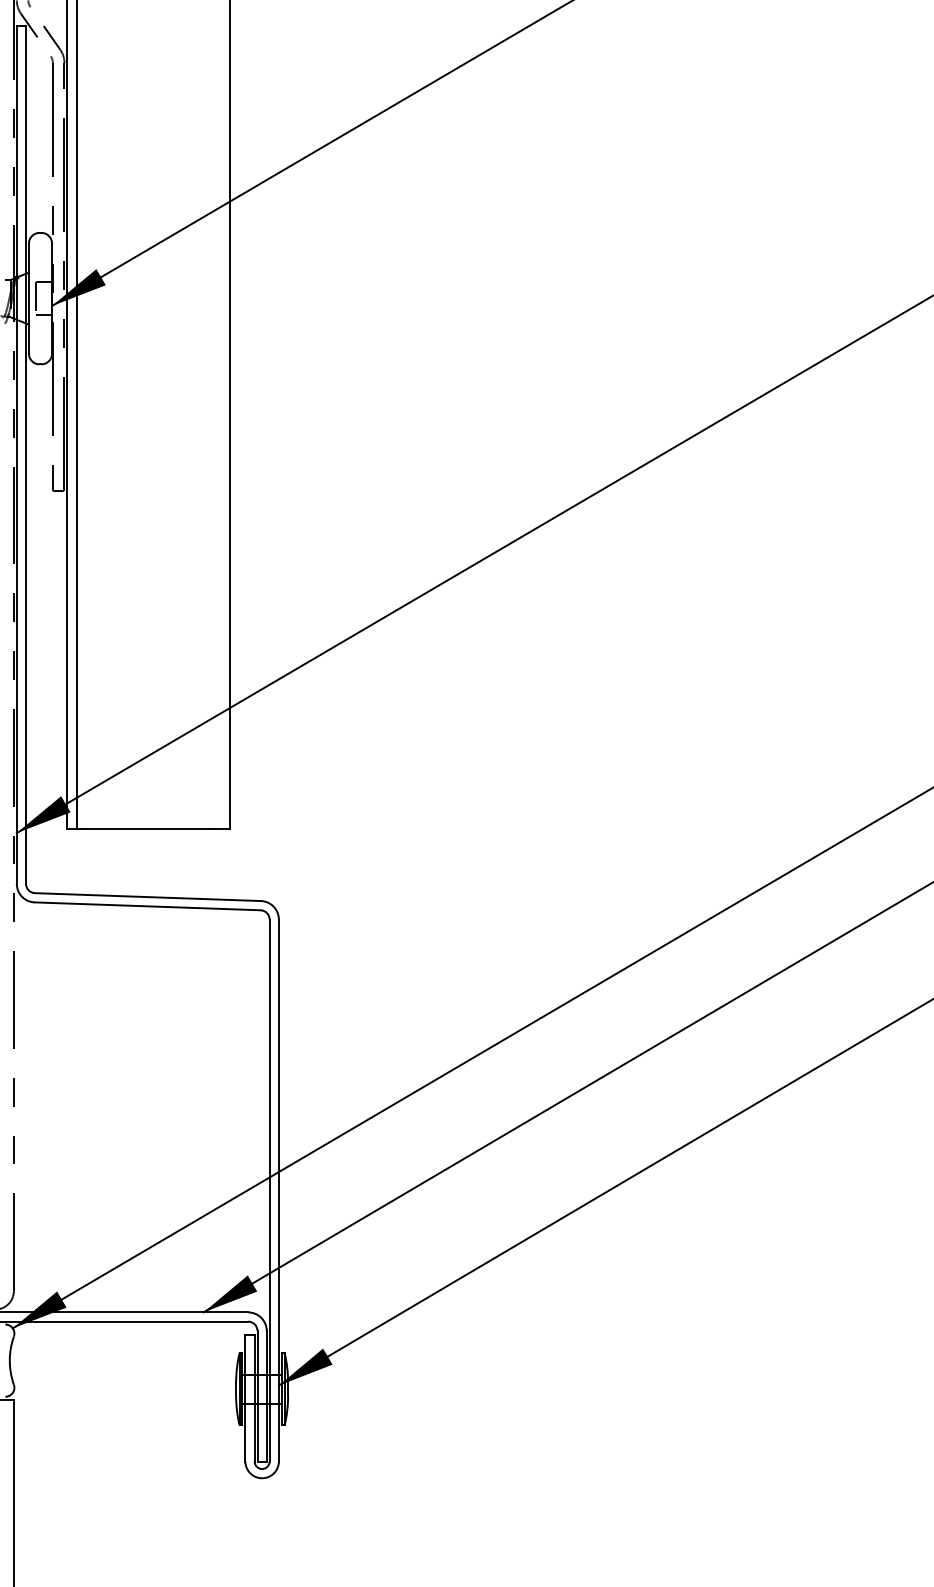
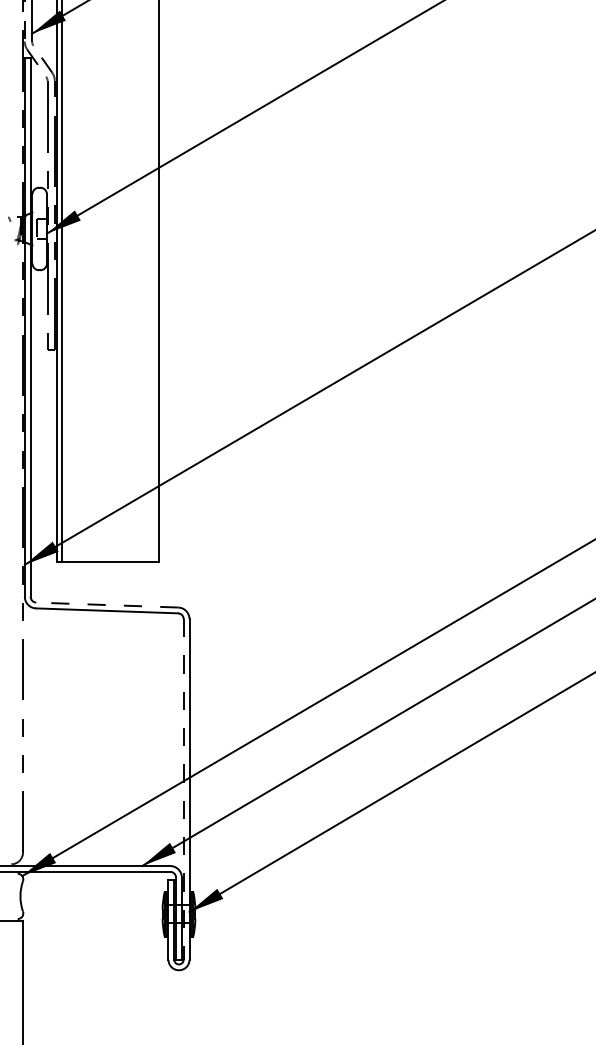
line: (146, 897) -> (106, 605), solid -> dashed
line: (269, 1190) -> (183, 789), solid -> dashed

